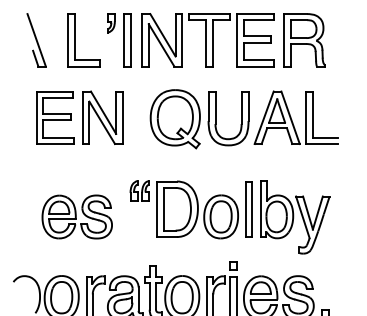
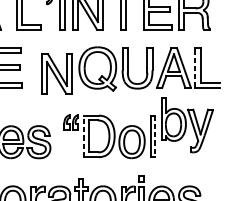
part: (102, 117) -> (56, 73), moved
line: (305, 117) -> (195, 67), solid -> dashed
line: (156, 209) -> (83, 136), solid -> dashed
line: (252, 209) -> (155, 136), solid -> dashed
part: (295, 217) -> (187, 125), moved

